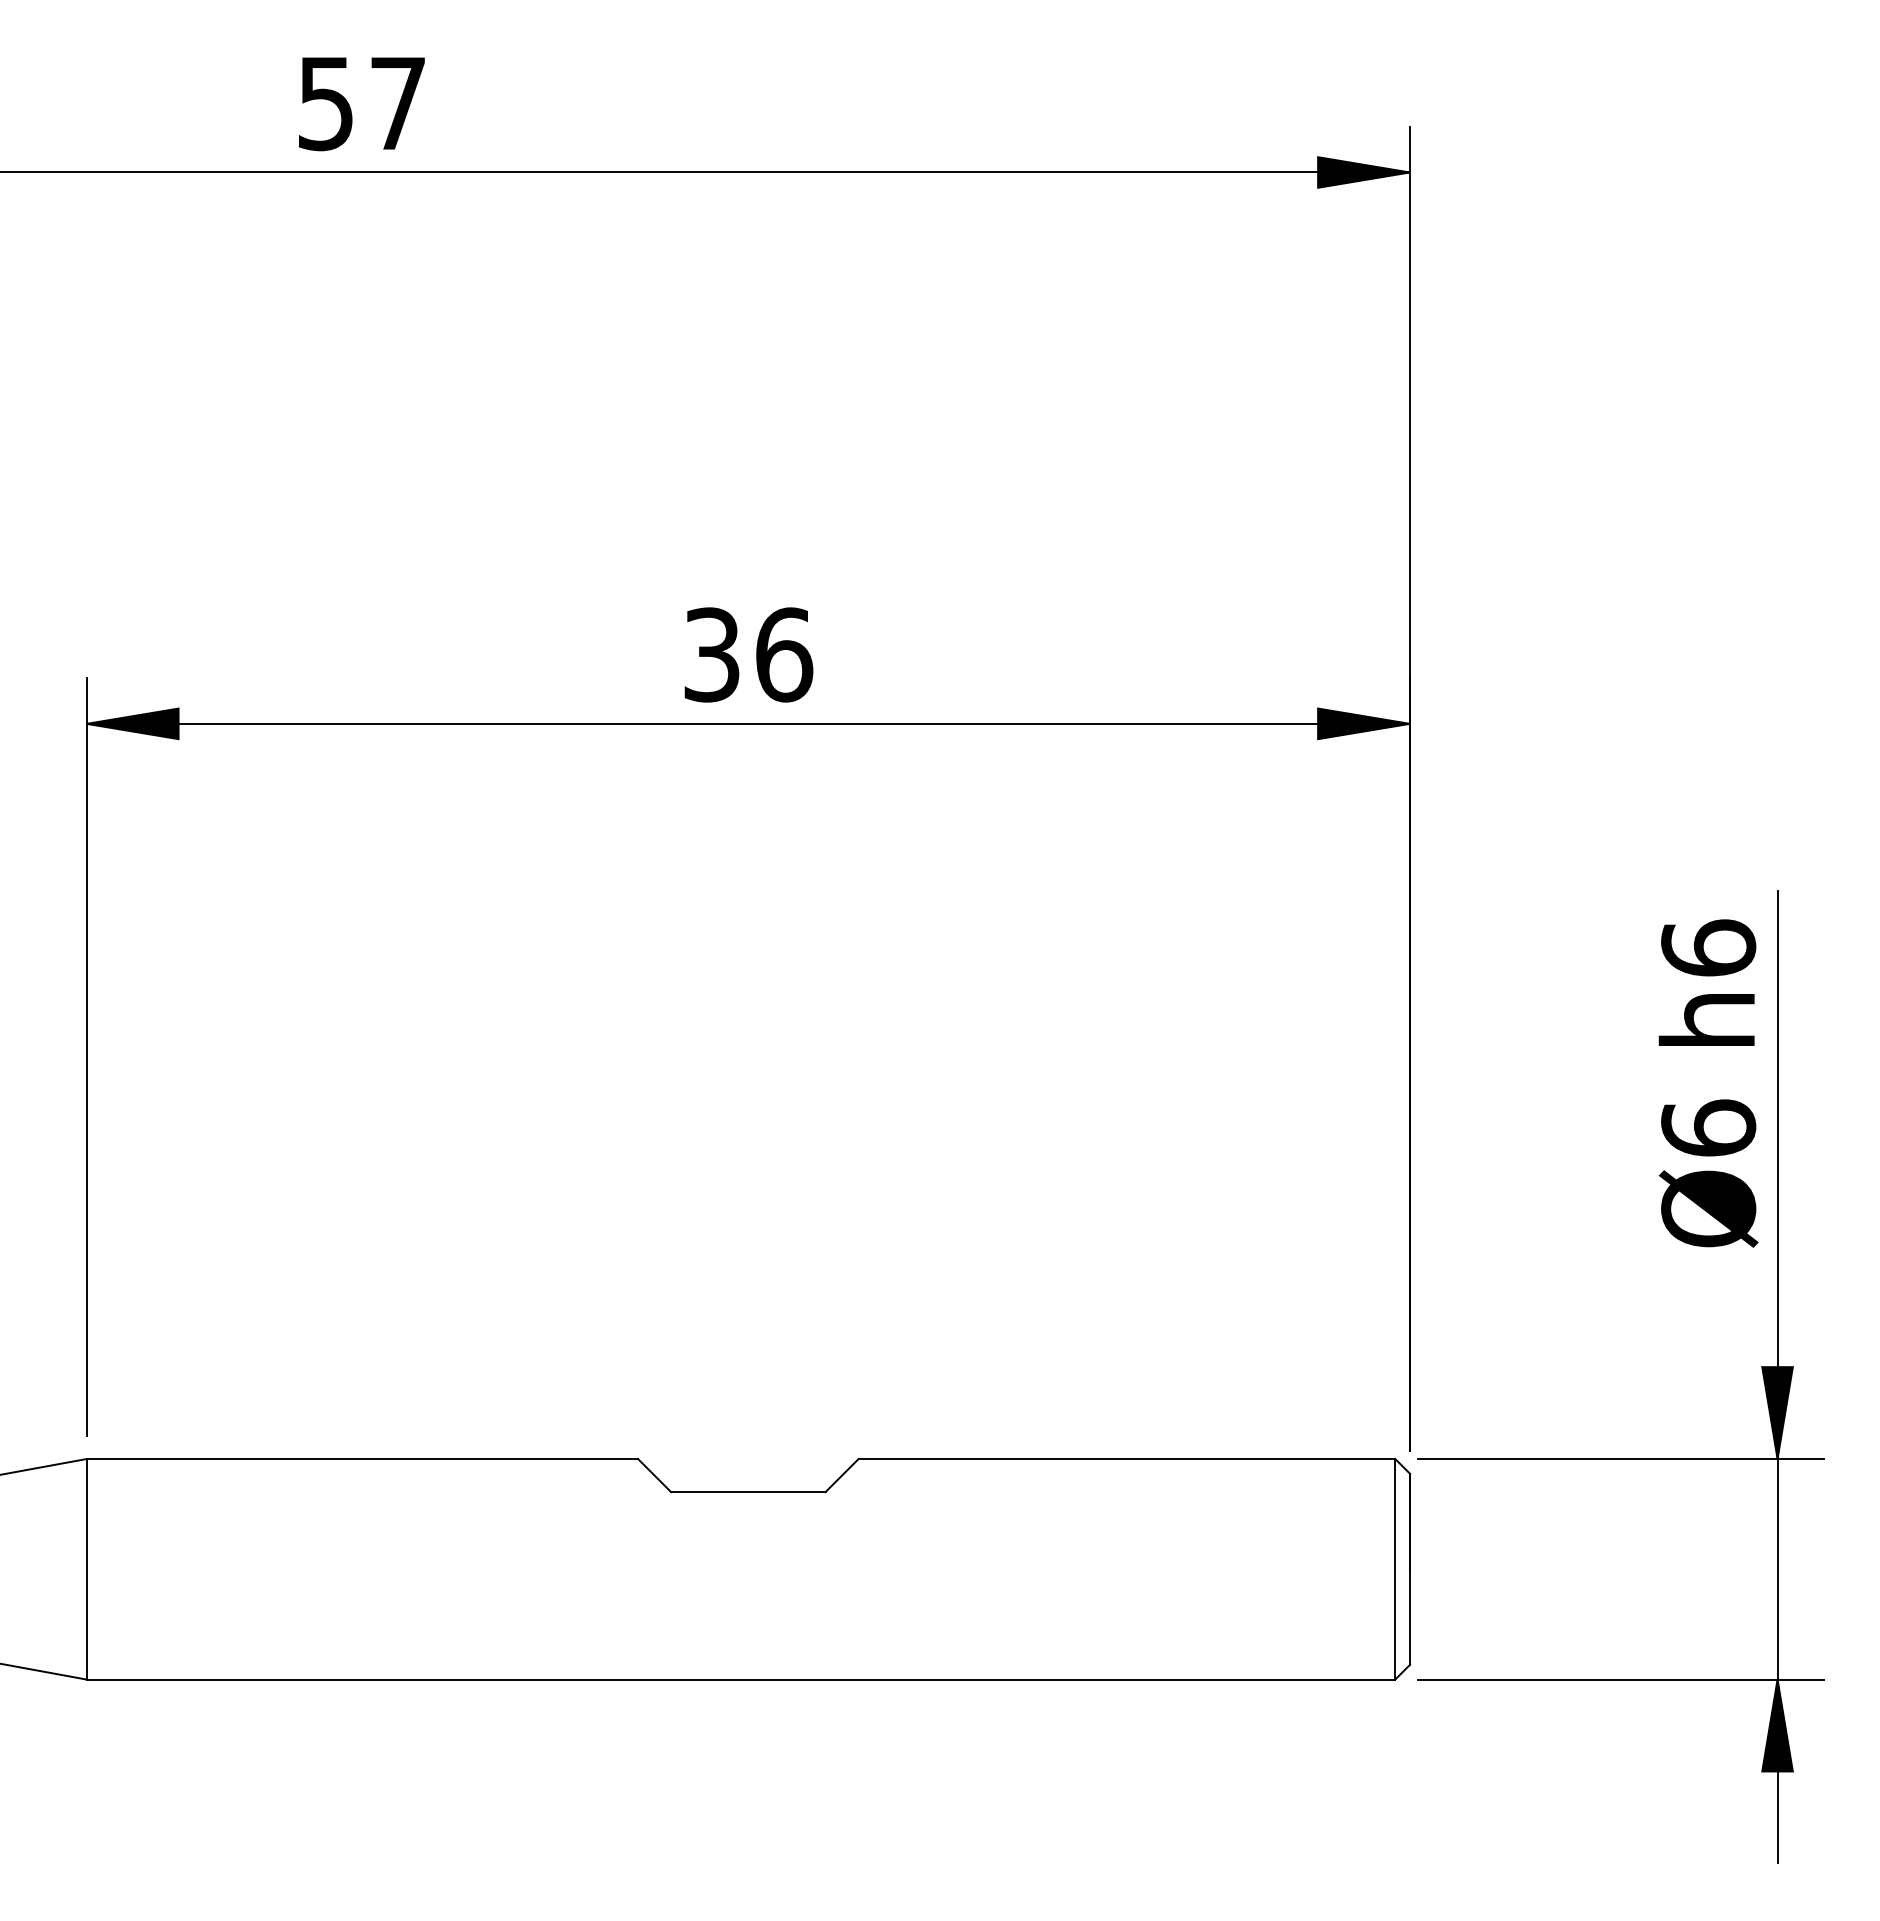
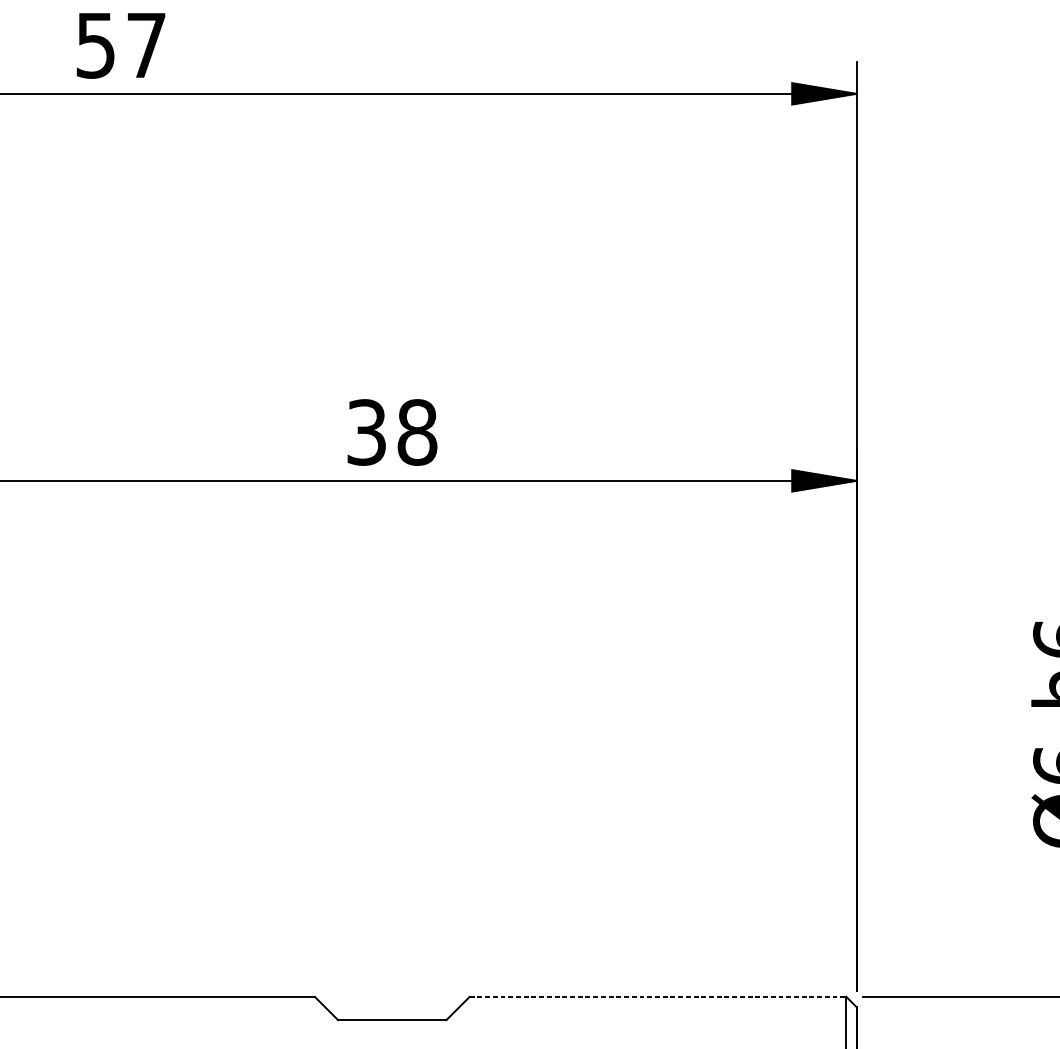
text: (784, 654) -> (417, 432), 36 -> 38
line: (1127, 1459) -> (658, 997), solid -> dashed

